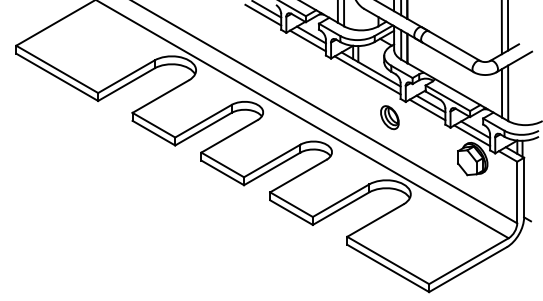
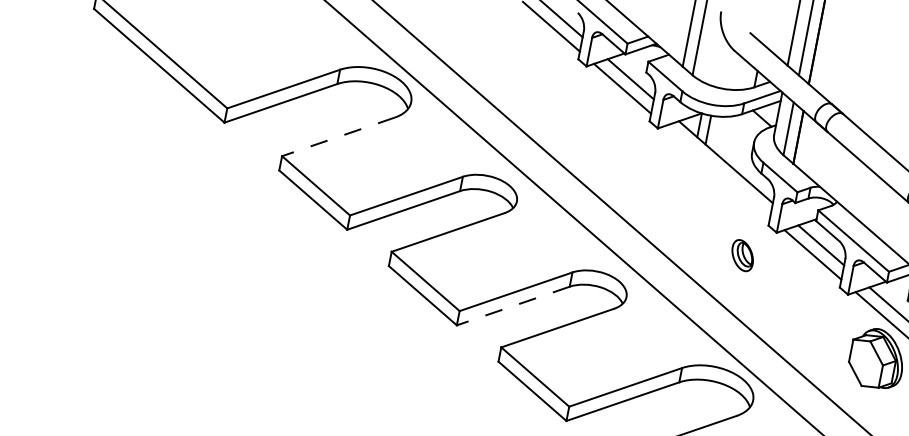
line: (367, 75) -> (717, 171), removed
line: (160, 96) -> (338, 136), solid -> dashed
part: (389, 117) -> (741, 255), size x0.7
line: (272, 168) -> (513, 305), solid -> dashed

